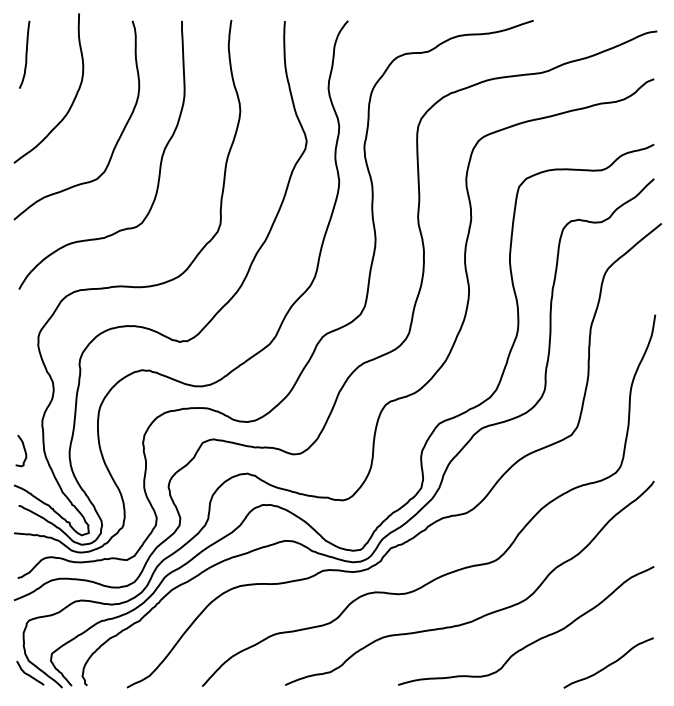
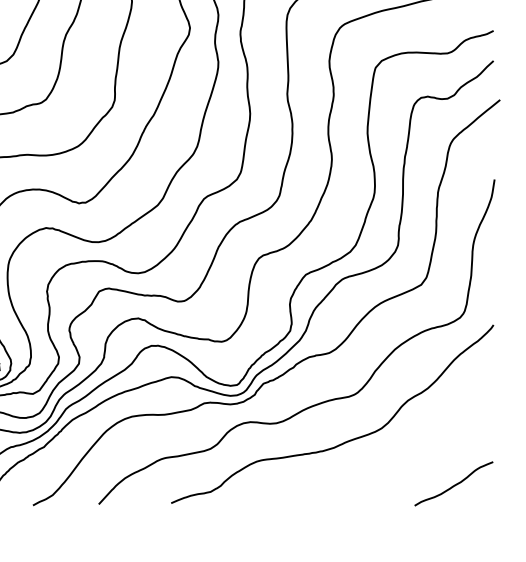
curve: (533, 641) -> (388, 465), removed

